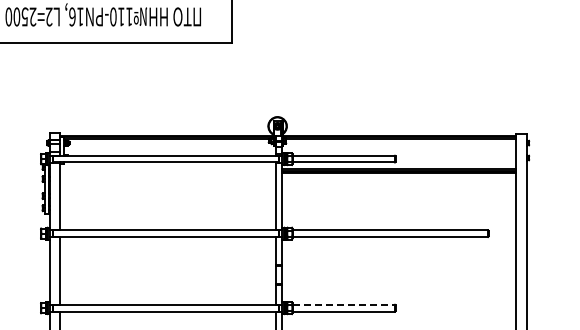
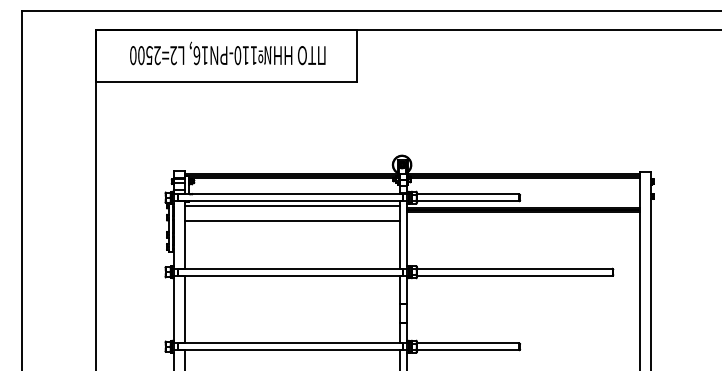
line: (168, 167) -> (292, 206), added
line: (168, 181) -> (292, 220), added
line: (344, 304) -> (468, 343), dashed -> solid

